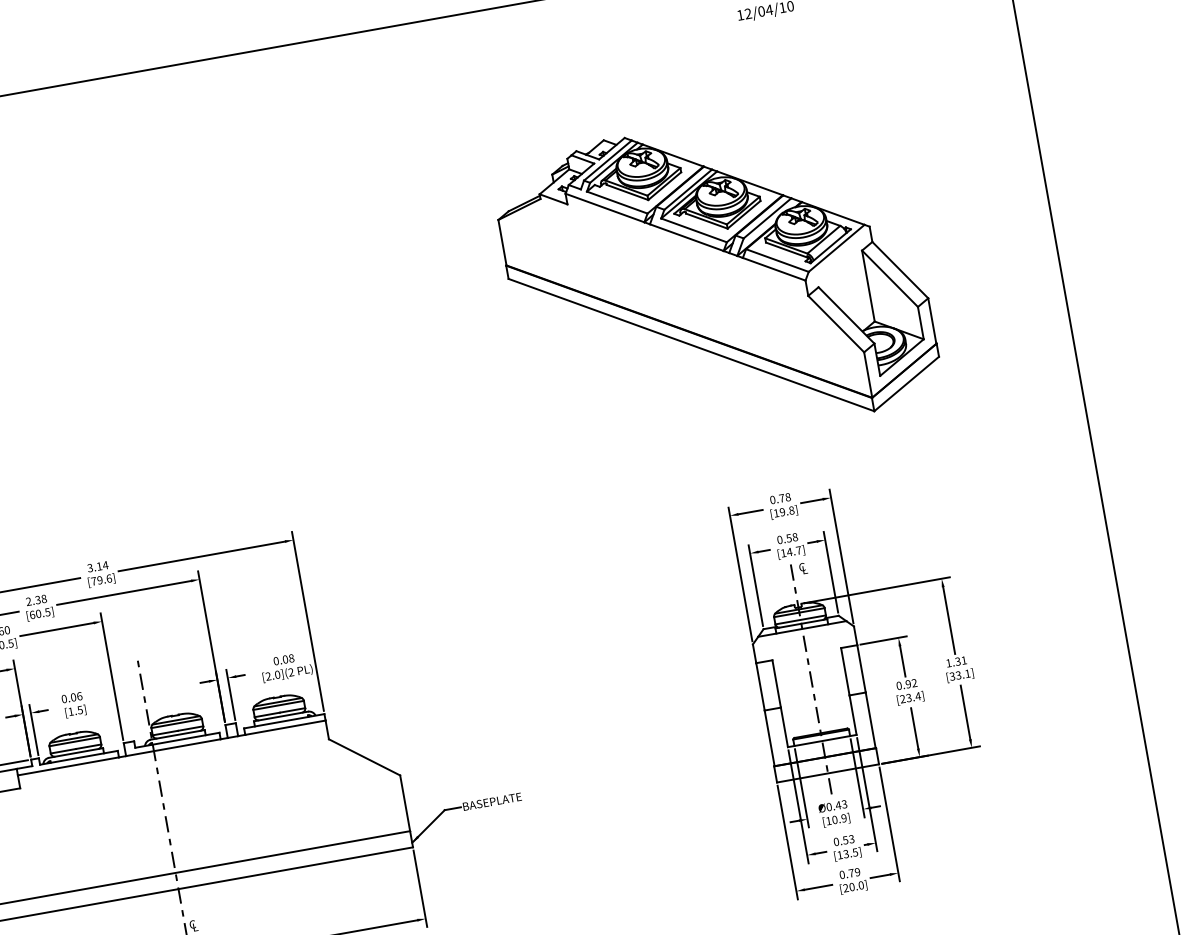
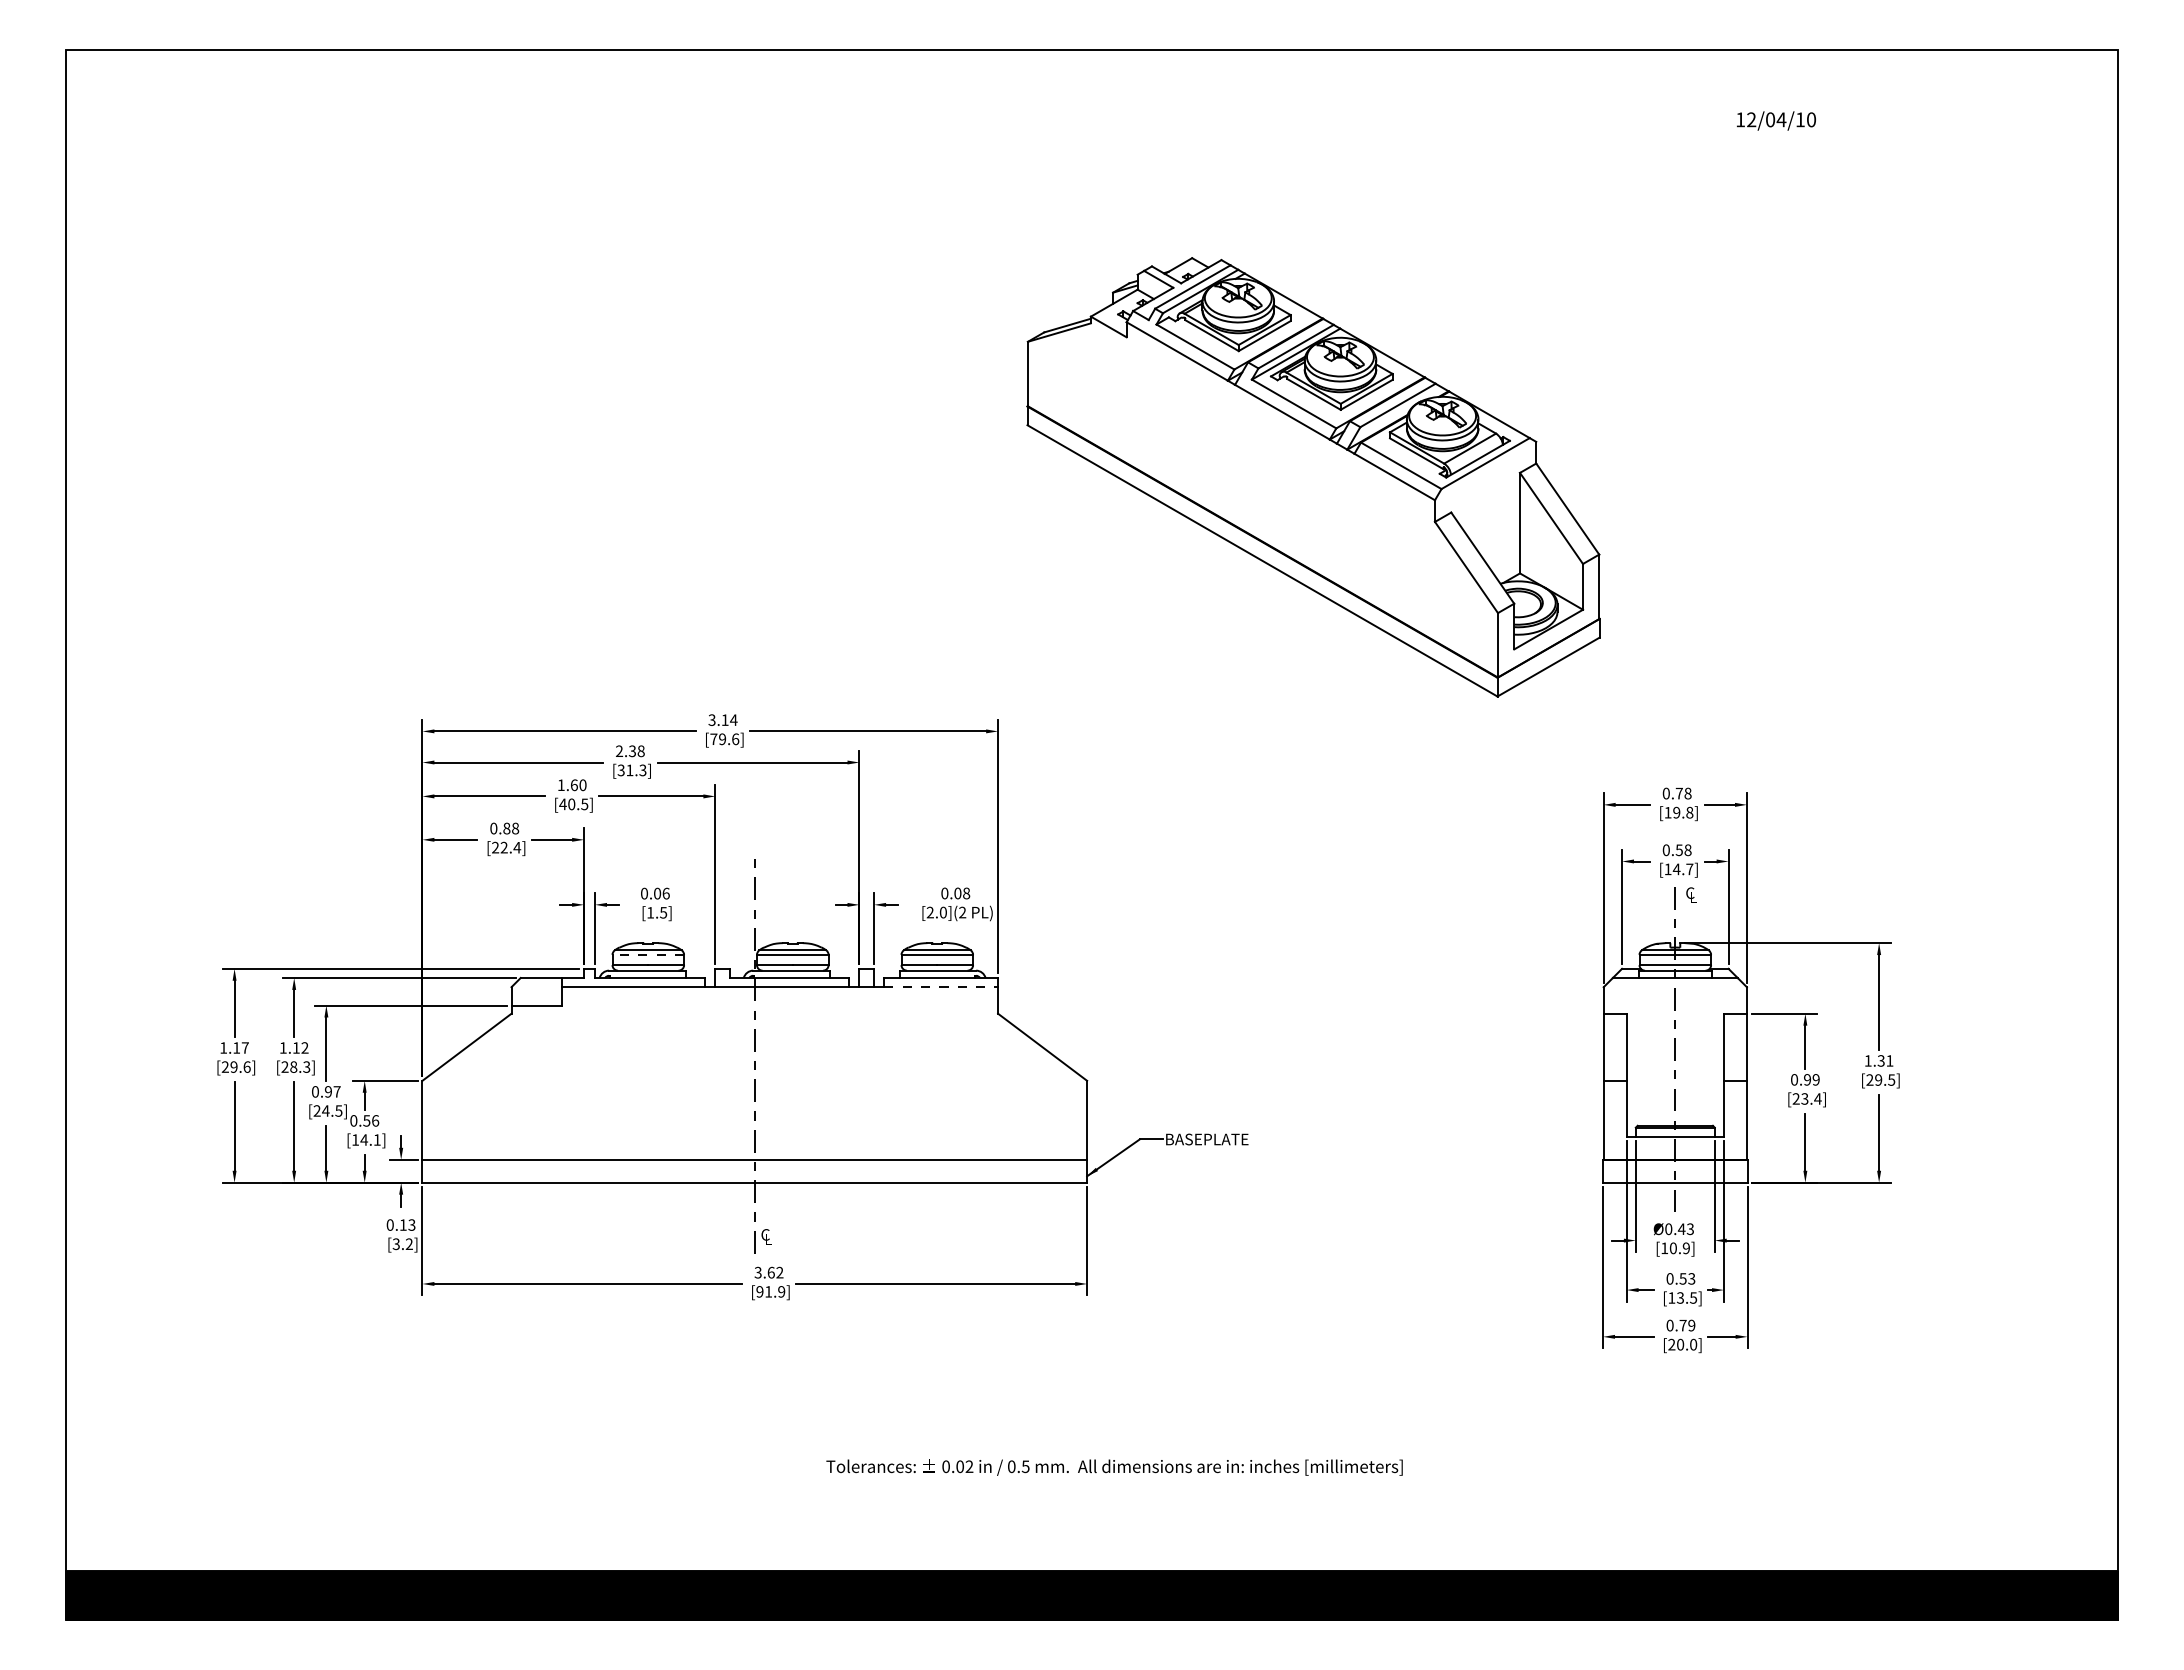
part: (716, 279) -> (1313, 477), moved
text: (39, 613) -> (631, 770), [60.5] -> [31.3]
text: (959, 674) -> (1880, 1079), [33.1] -> [29.5]
text: (913, 682) -> (1815, 1079), 0.92 -> 0.99
line: (285, 727) -> (941, 987), solid -> dashed
line: (74, 741) -> (648, 954), solid -> dashed

